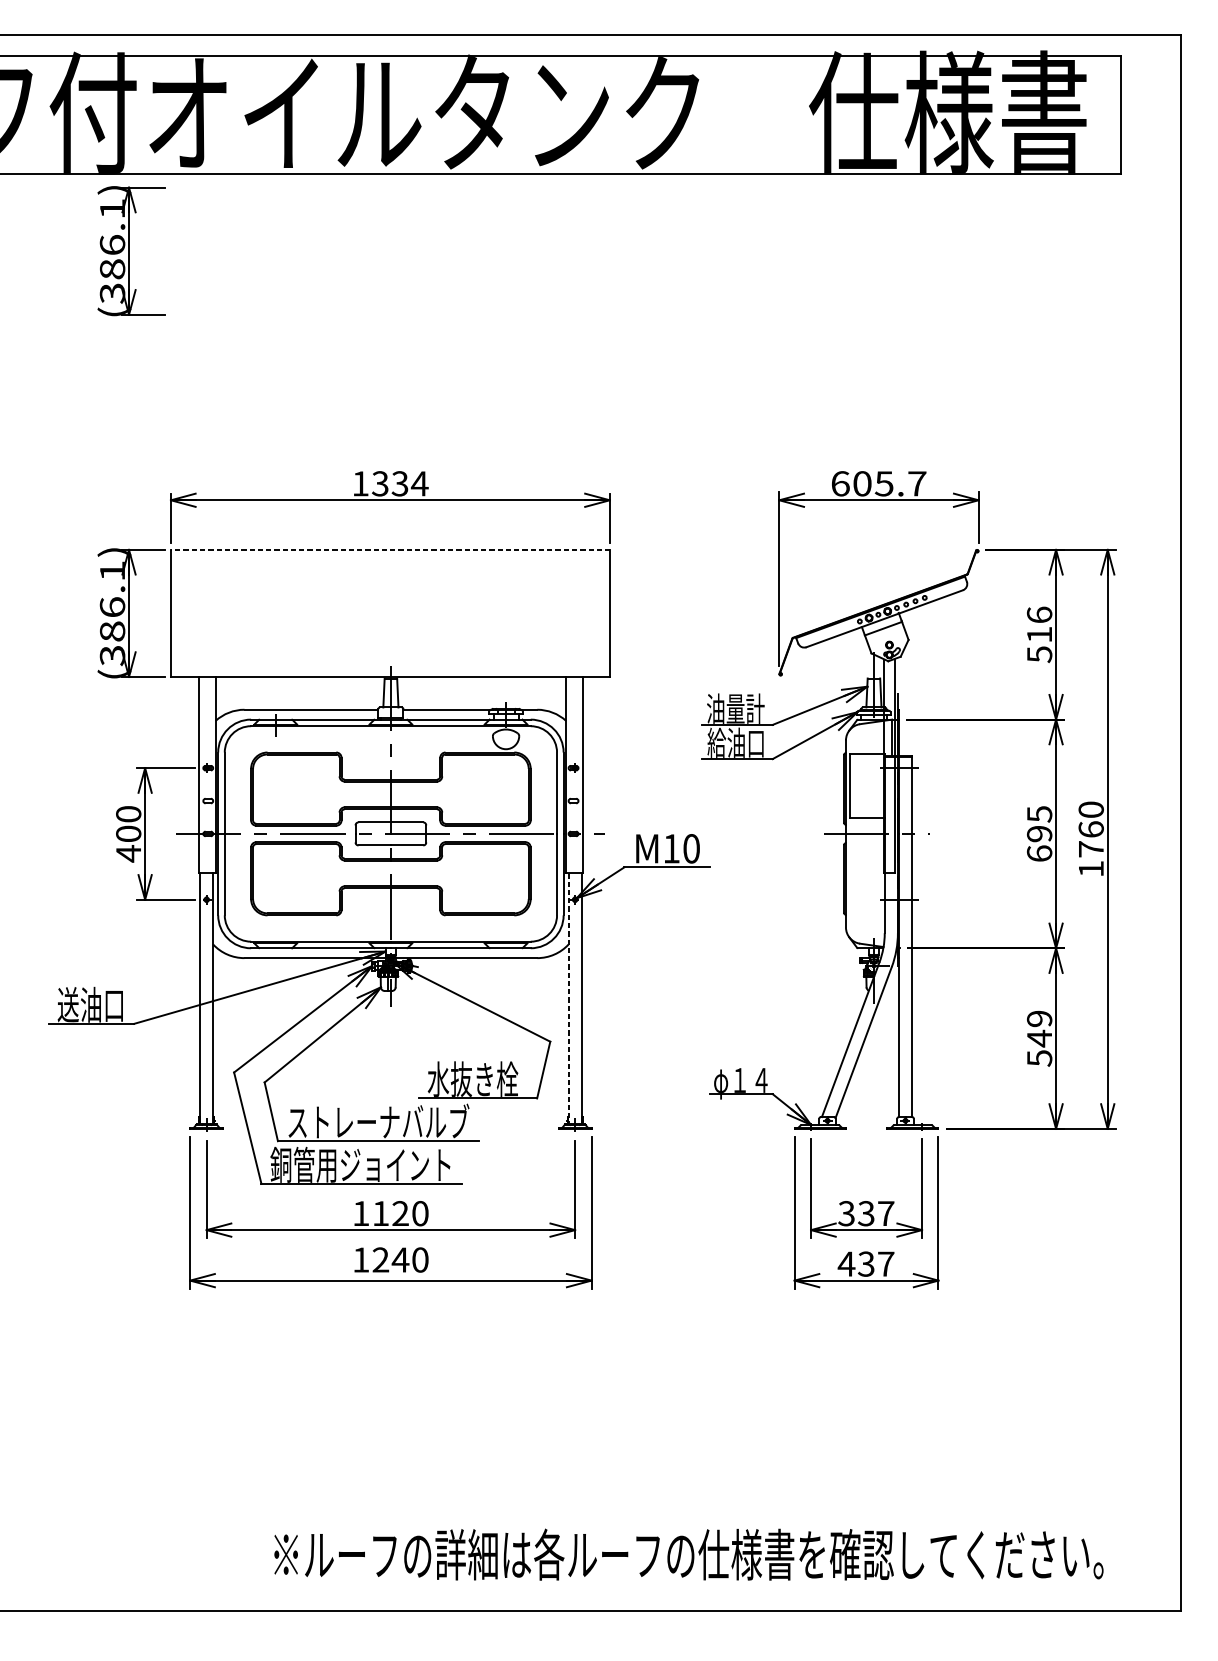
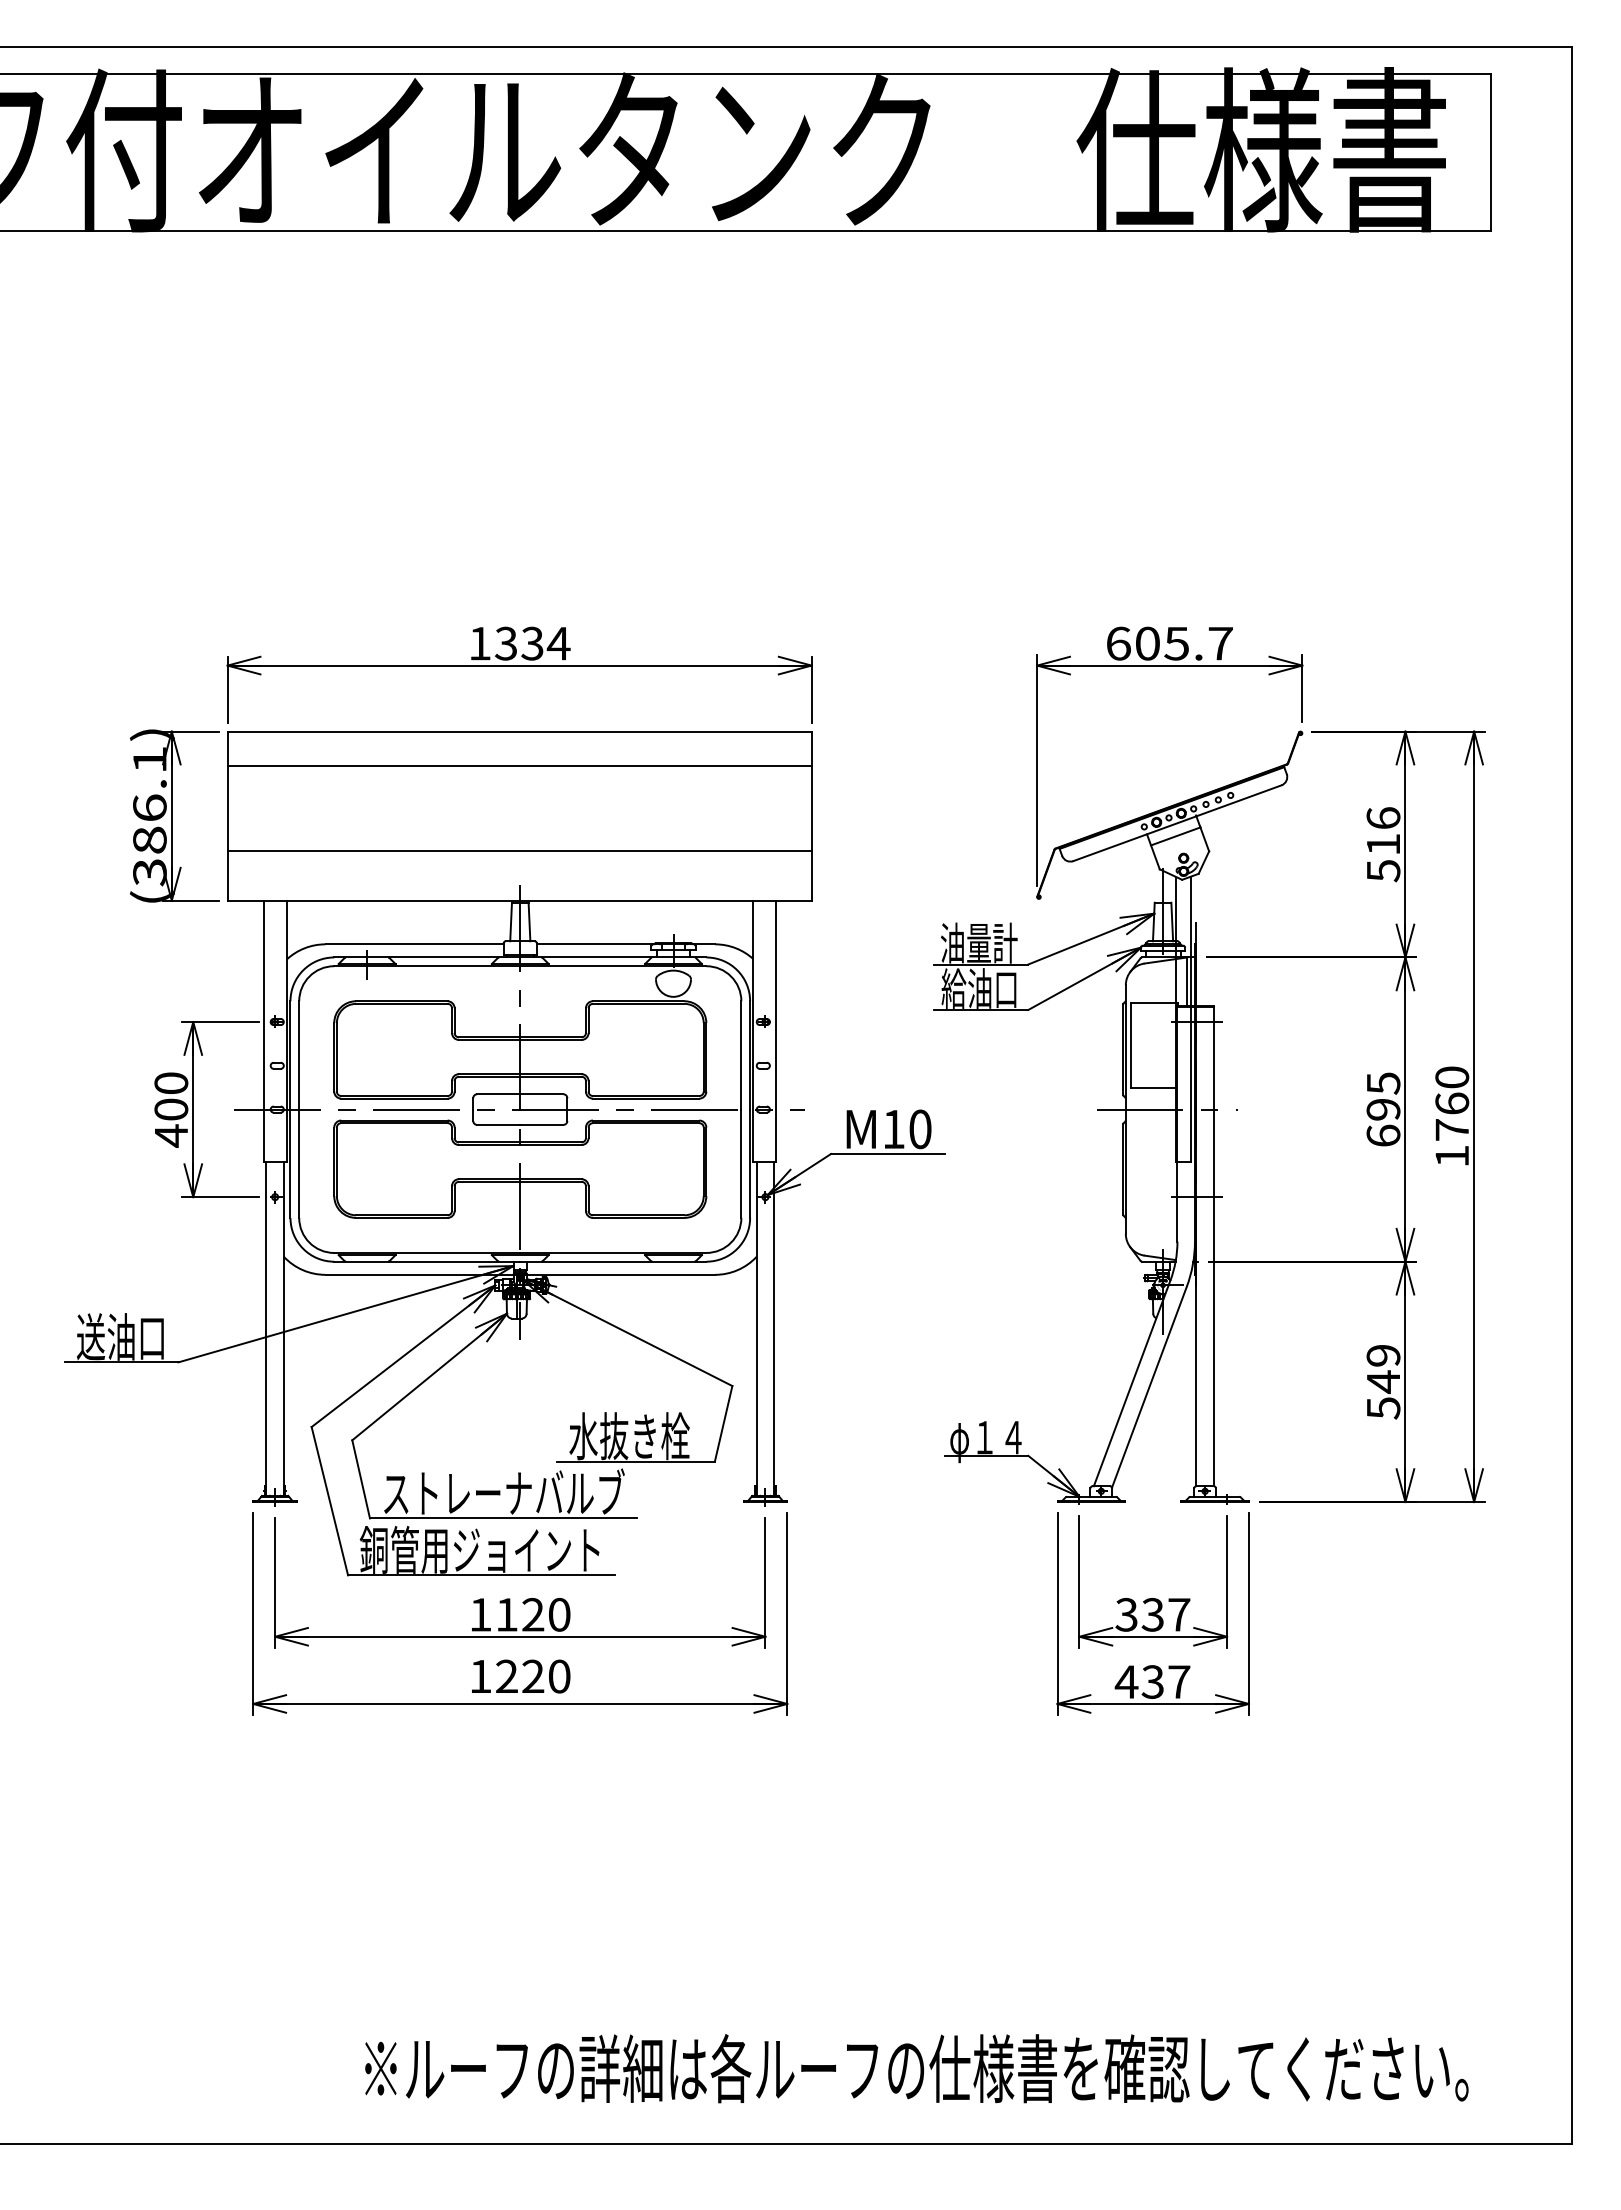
part: (131, 250) -> (174, 333), removed
line: (390, 549) -> (519, 731), dashed -> solid
line: (391, 575) -> (520, 765), added
line: (391, 639) -> (520, 850), added
line: (568, 999) -> (756, 1329), dashed -> solid
text: (400, 1259) -> (532, 1675), 1240 -> 1220

